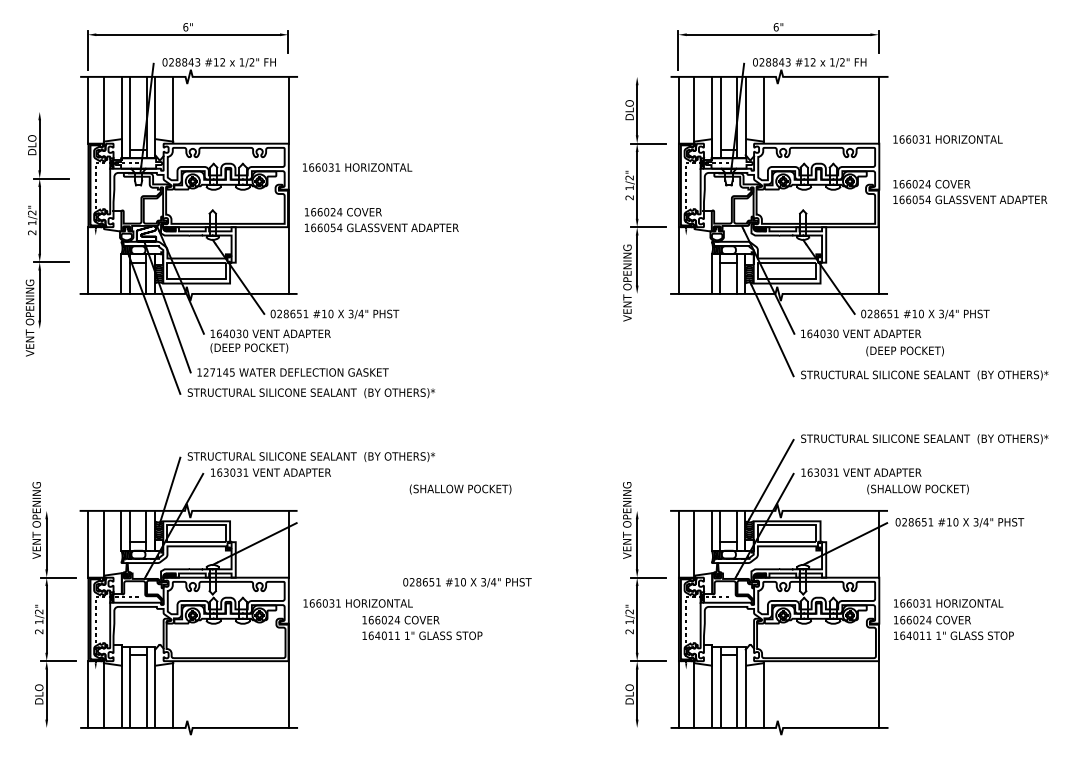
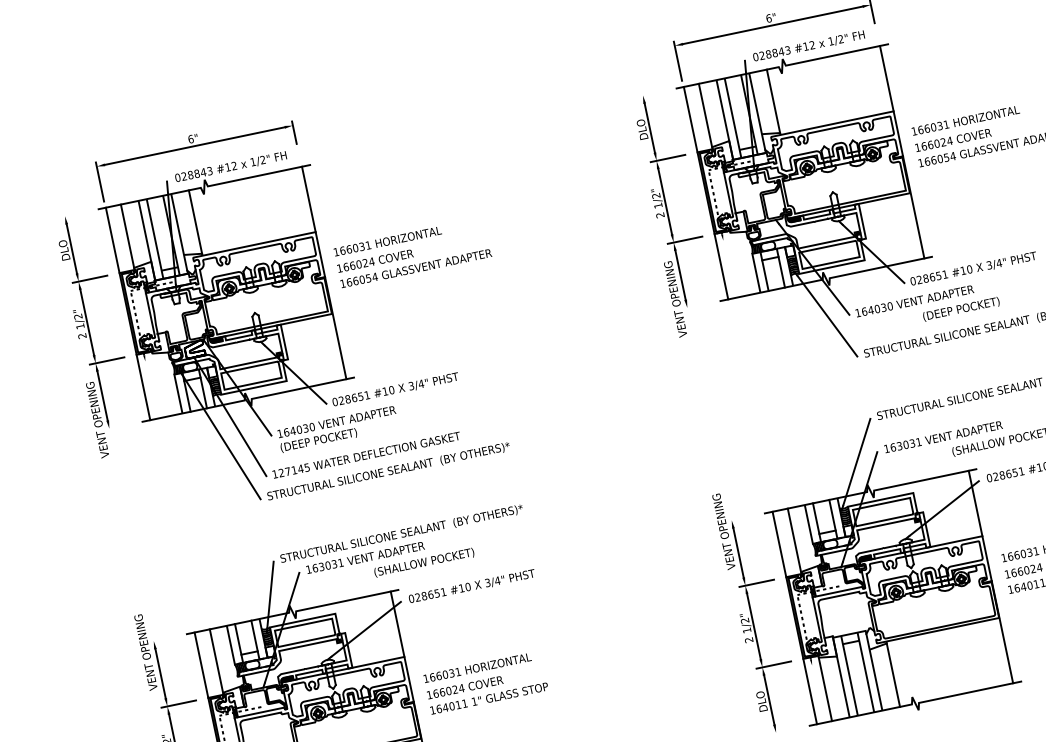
text: (947, 139) -> (965, 120), moved
text: (381, 220) -> (414, 261), moved
part: (40, 234) -> (90, 336), moved
text: (460, 489) -> (424, 562), moved
text: (467, 582) -> (472, 586), moved
text: (422, 627) -> (487, 690), moved

